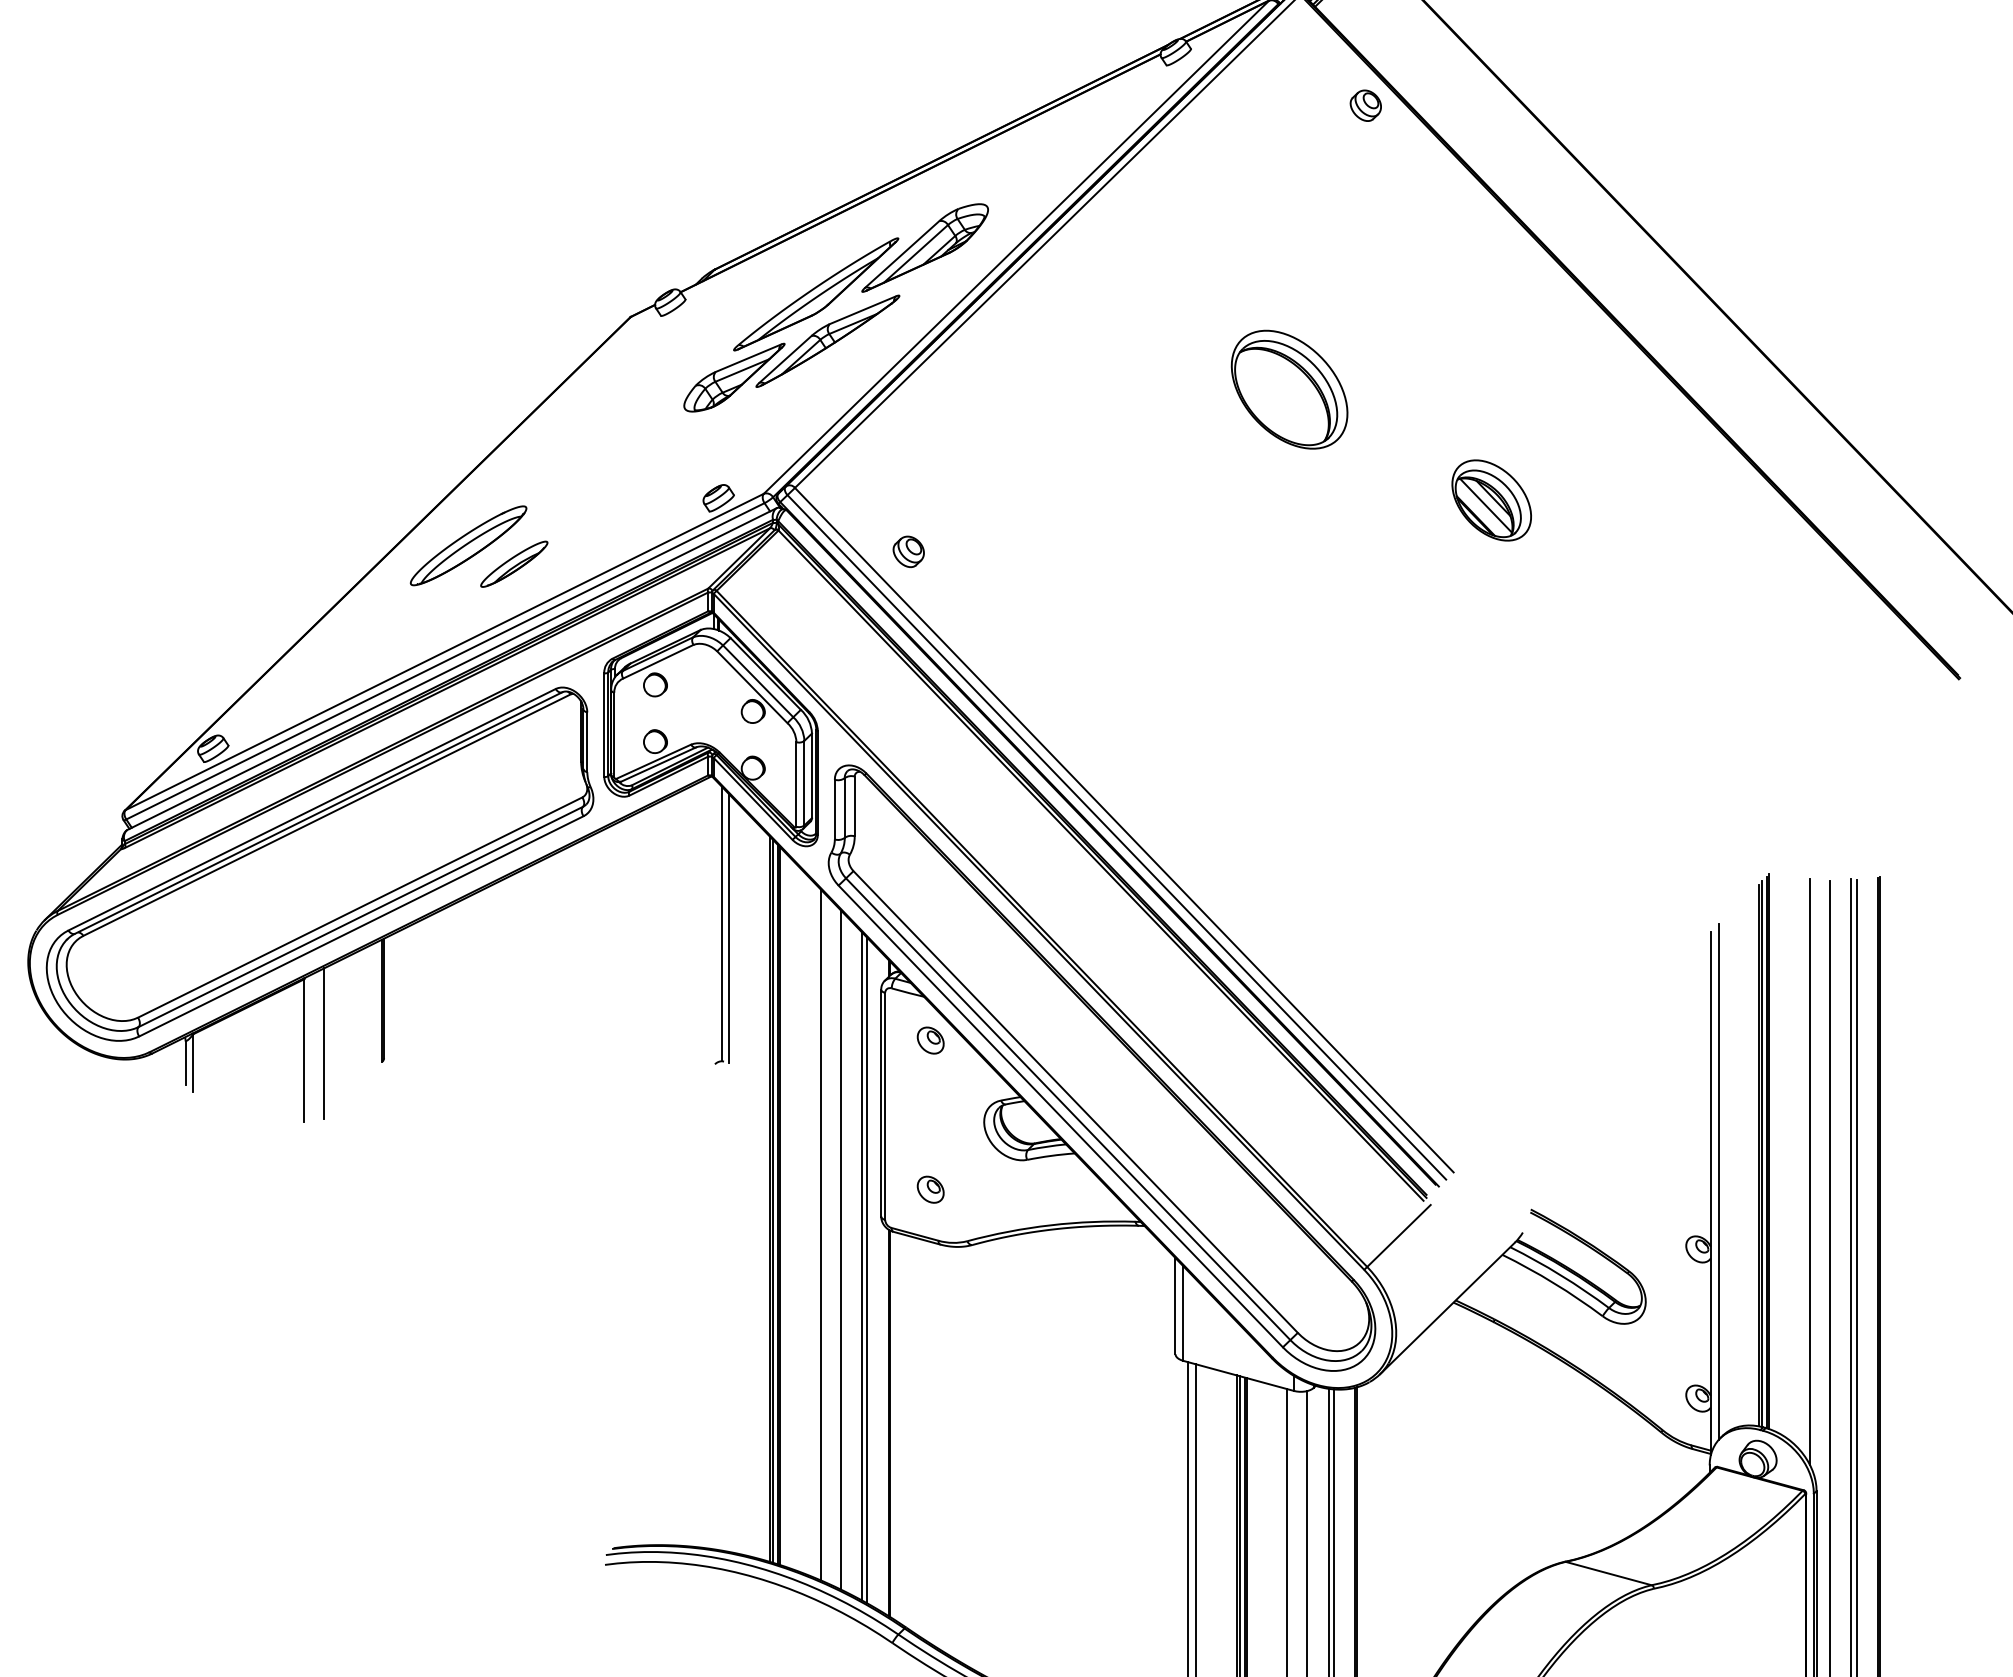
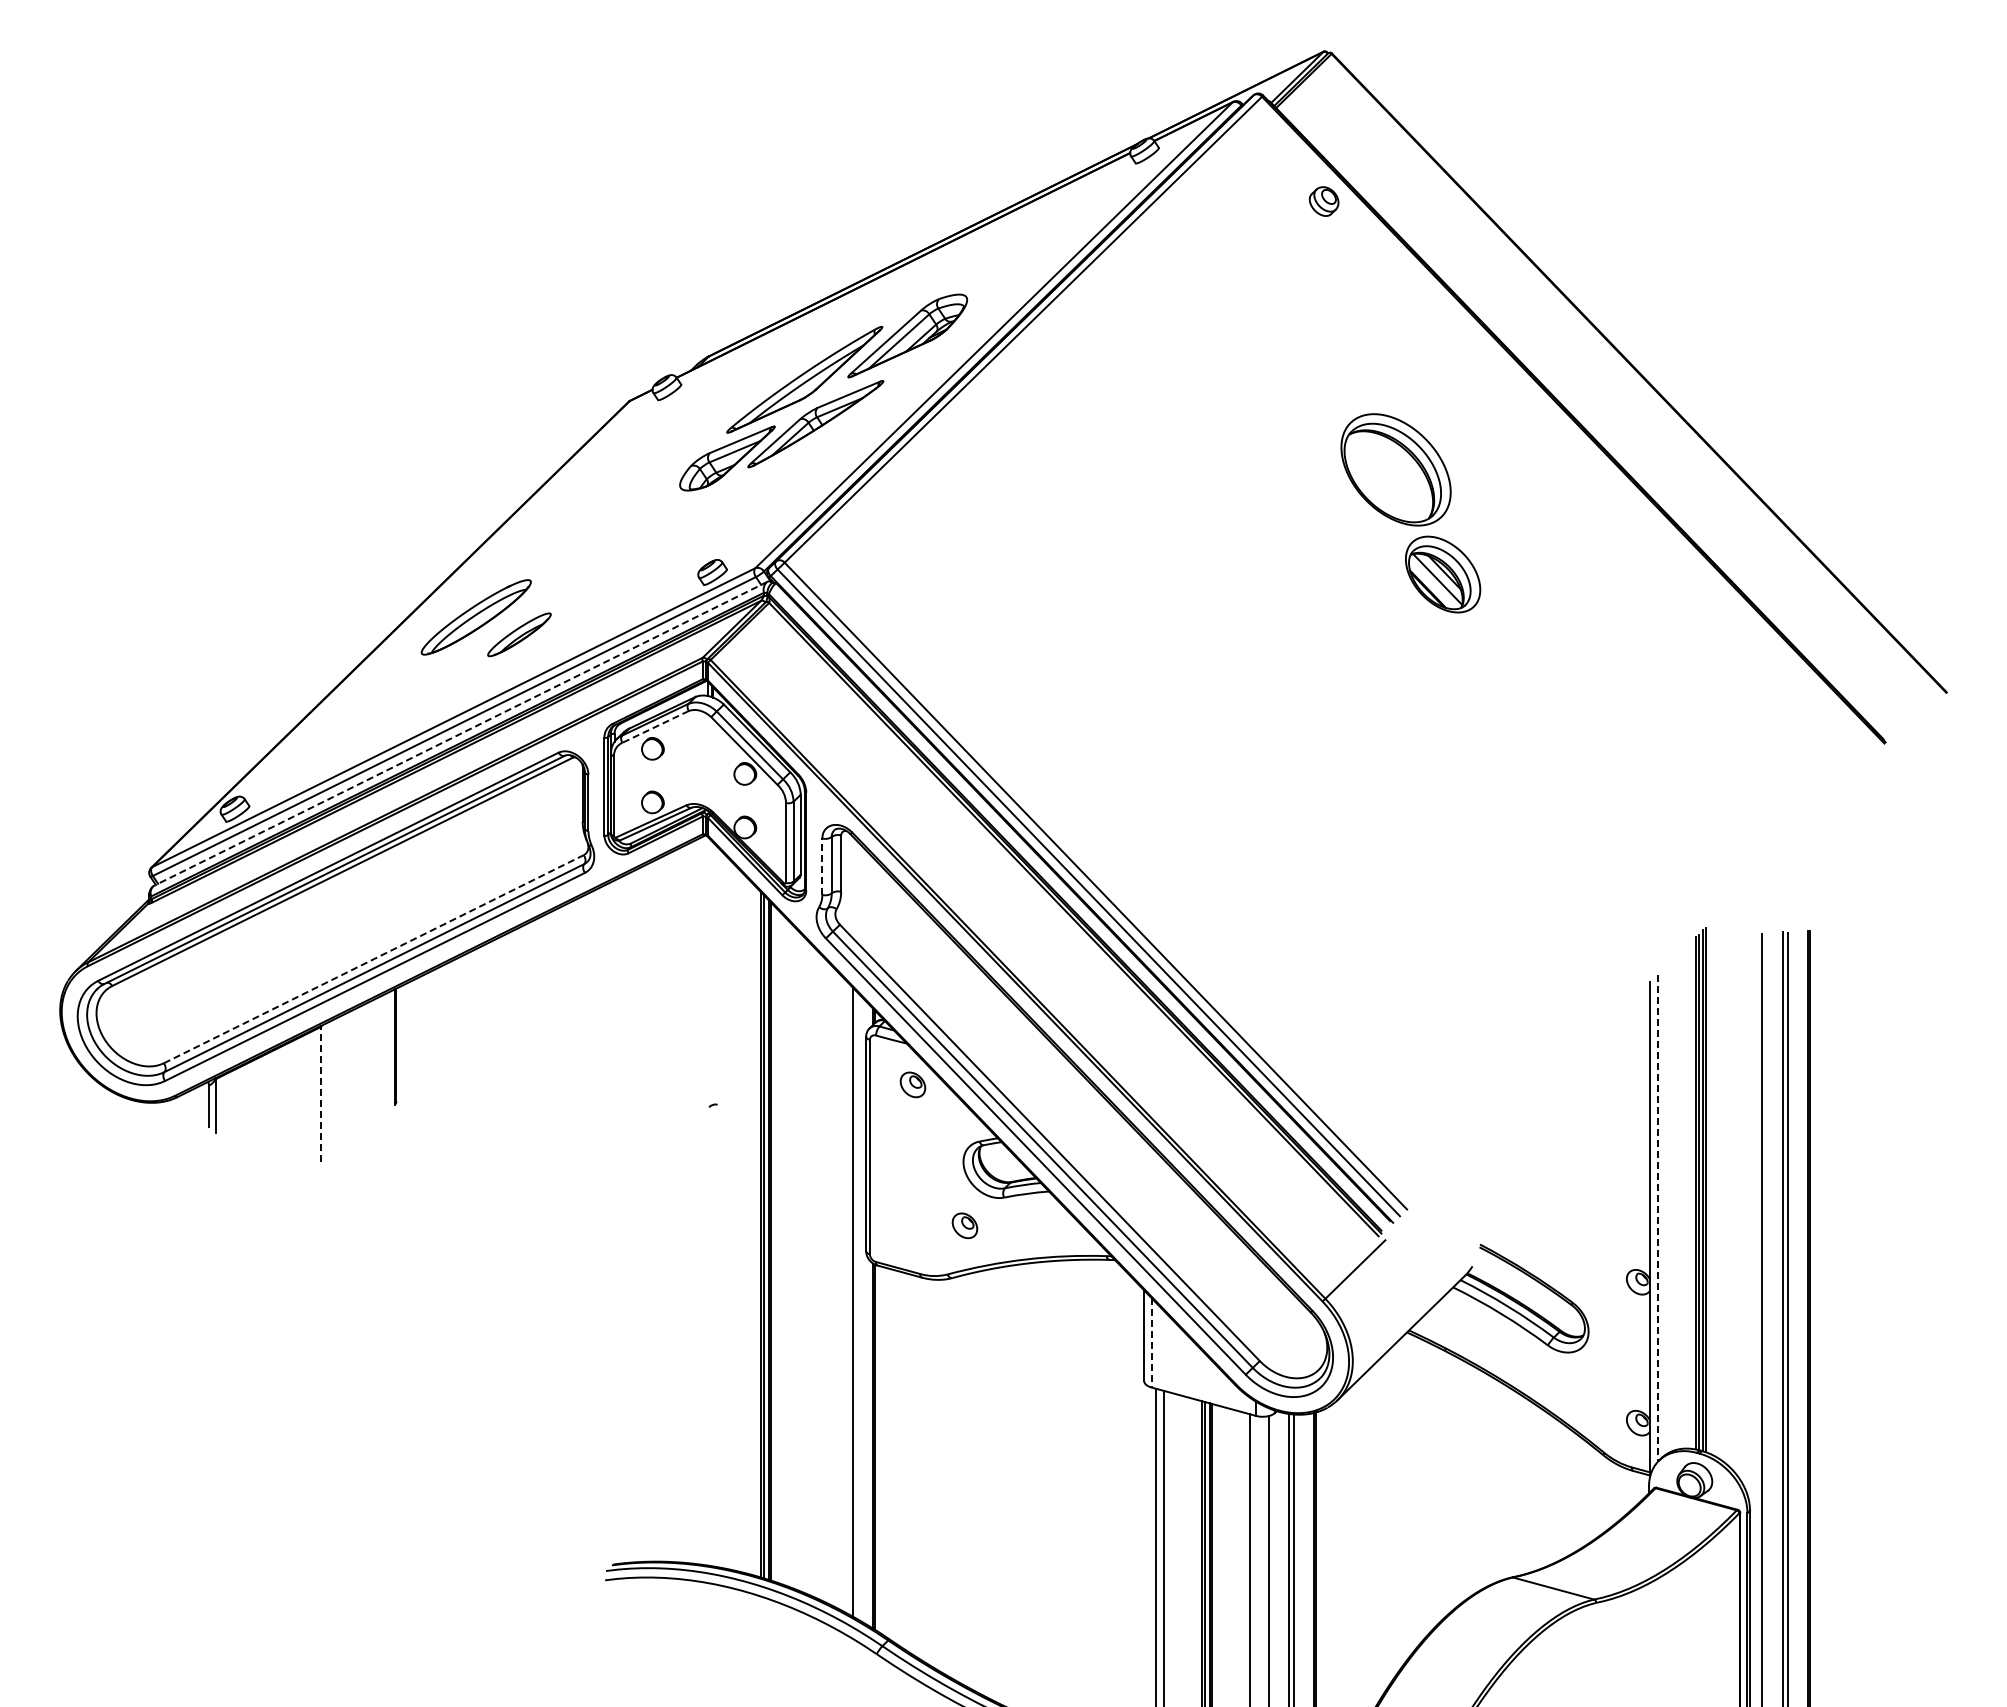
part: (1289, 389) -> (1395, 469), moved
part: (909, 551) -> (892, 622), removed
line: (658, 661) -> (655, 726), solid -> dashed
line: (451, 669) -> (460, 734), solid -> dashed
line: (834, 809) -> (822, 866), solid -> dashed
line: (360, 906) -> (374, 958), solid -> dashed
line: (721, 923) -> (715, 974), removed
line: (729, 929) -> (722, 979), removed
line: (323, 1043) -> (339, 1087), removed
line: (303, 1049) -> (320, 1093), solid -> dashed
line: (1809, 1171) -> (1743, 1208), removed
line: (1718, 1181) -> (1657, 1218), solid -> dashed
part: (930, 1189) -> (964, 1225), moved
line: (820, 1233) -> (808, 1267), removed
line: (840, 1249) -> (827, 1282), removed
line: (861, 1265) -> (847, 1297), removed
line: (1183, 1313) -> (1151, 1342), solid -> dashed

